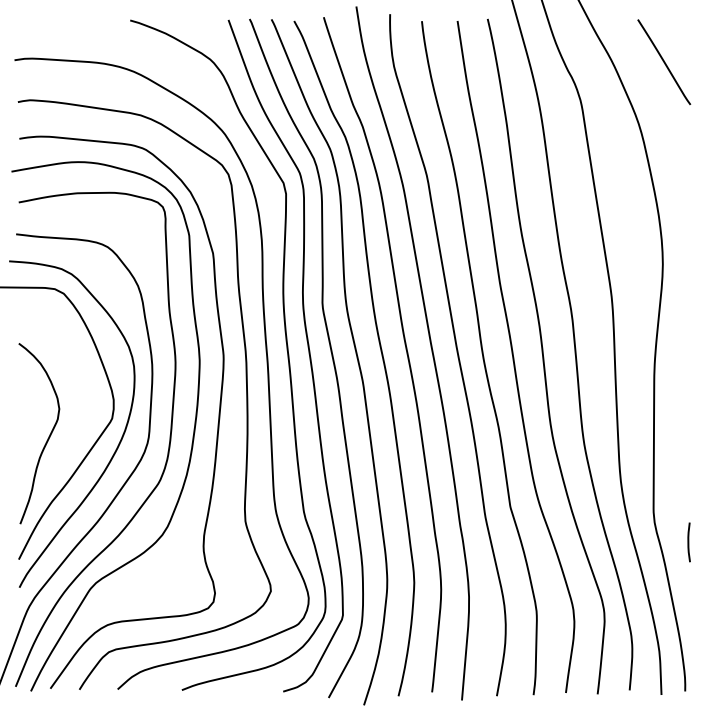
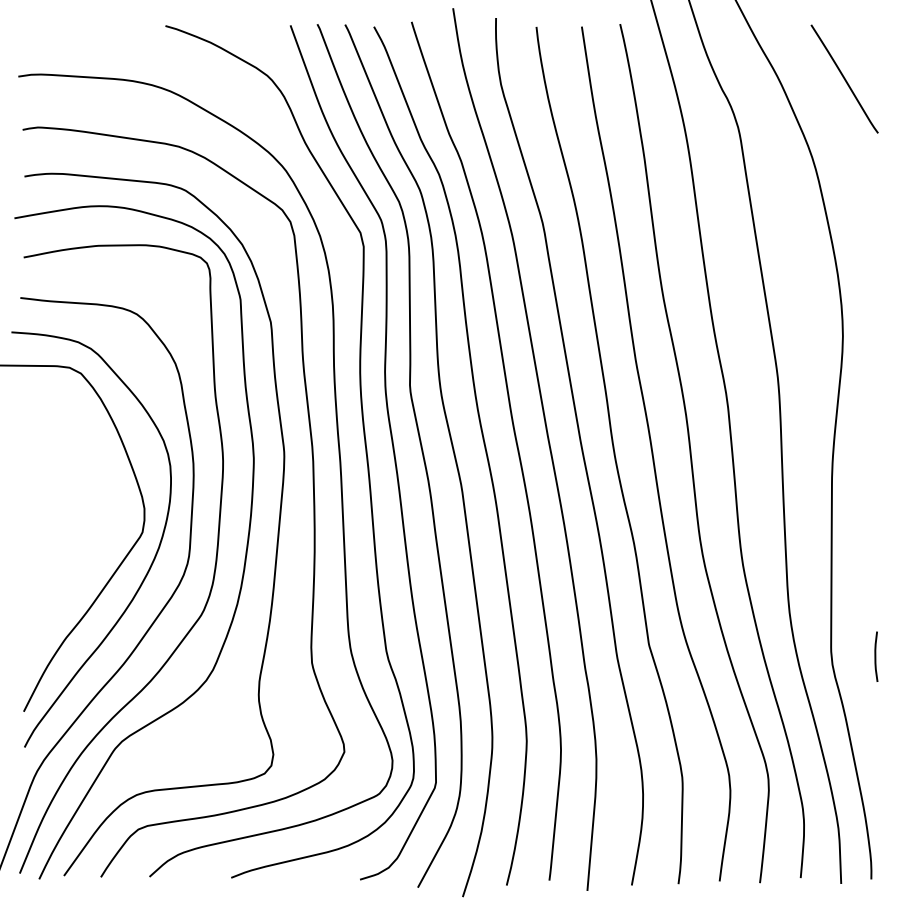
curve: (47, 438) -> (60, 557), removed
line: (688, 542) -> (875, 656), moved

